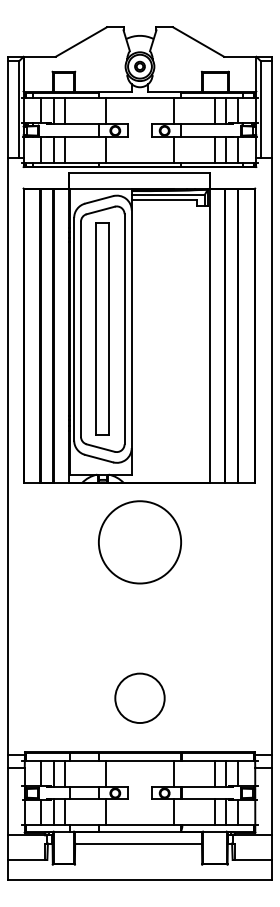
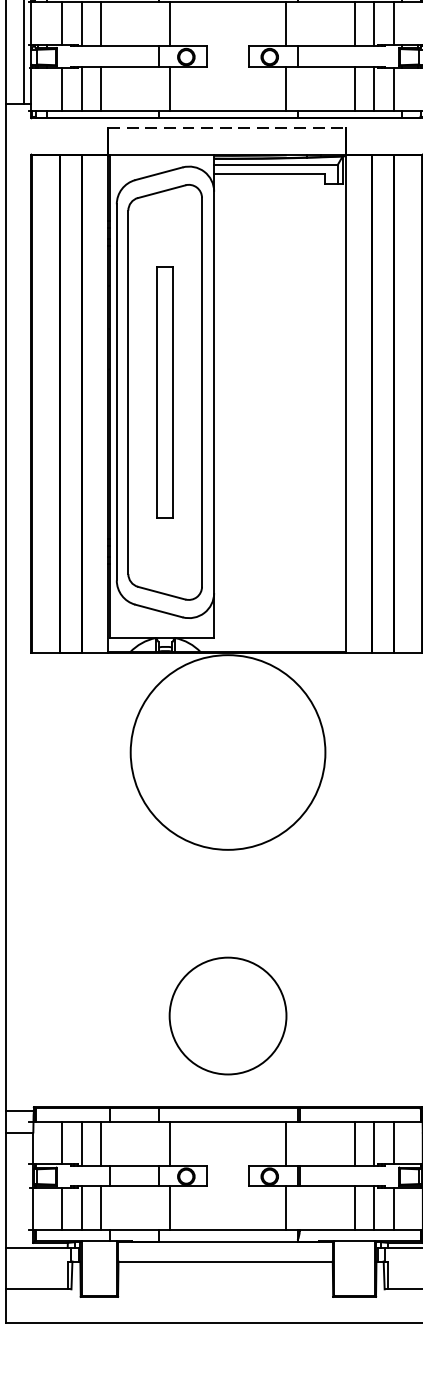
line: (139, 172) -> (227, 127), solid -> dashed
part: (102, 328) -> (164, 391), size x0.7
circle: (139, 542) -> (227, 752), size x1.4
circle: (139, 698) -> (227, 1016), size x1.4

